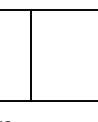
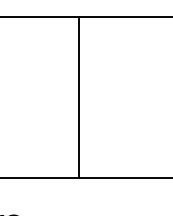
line: (30, 54) -> (78, 96), moved

